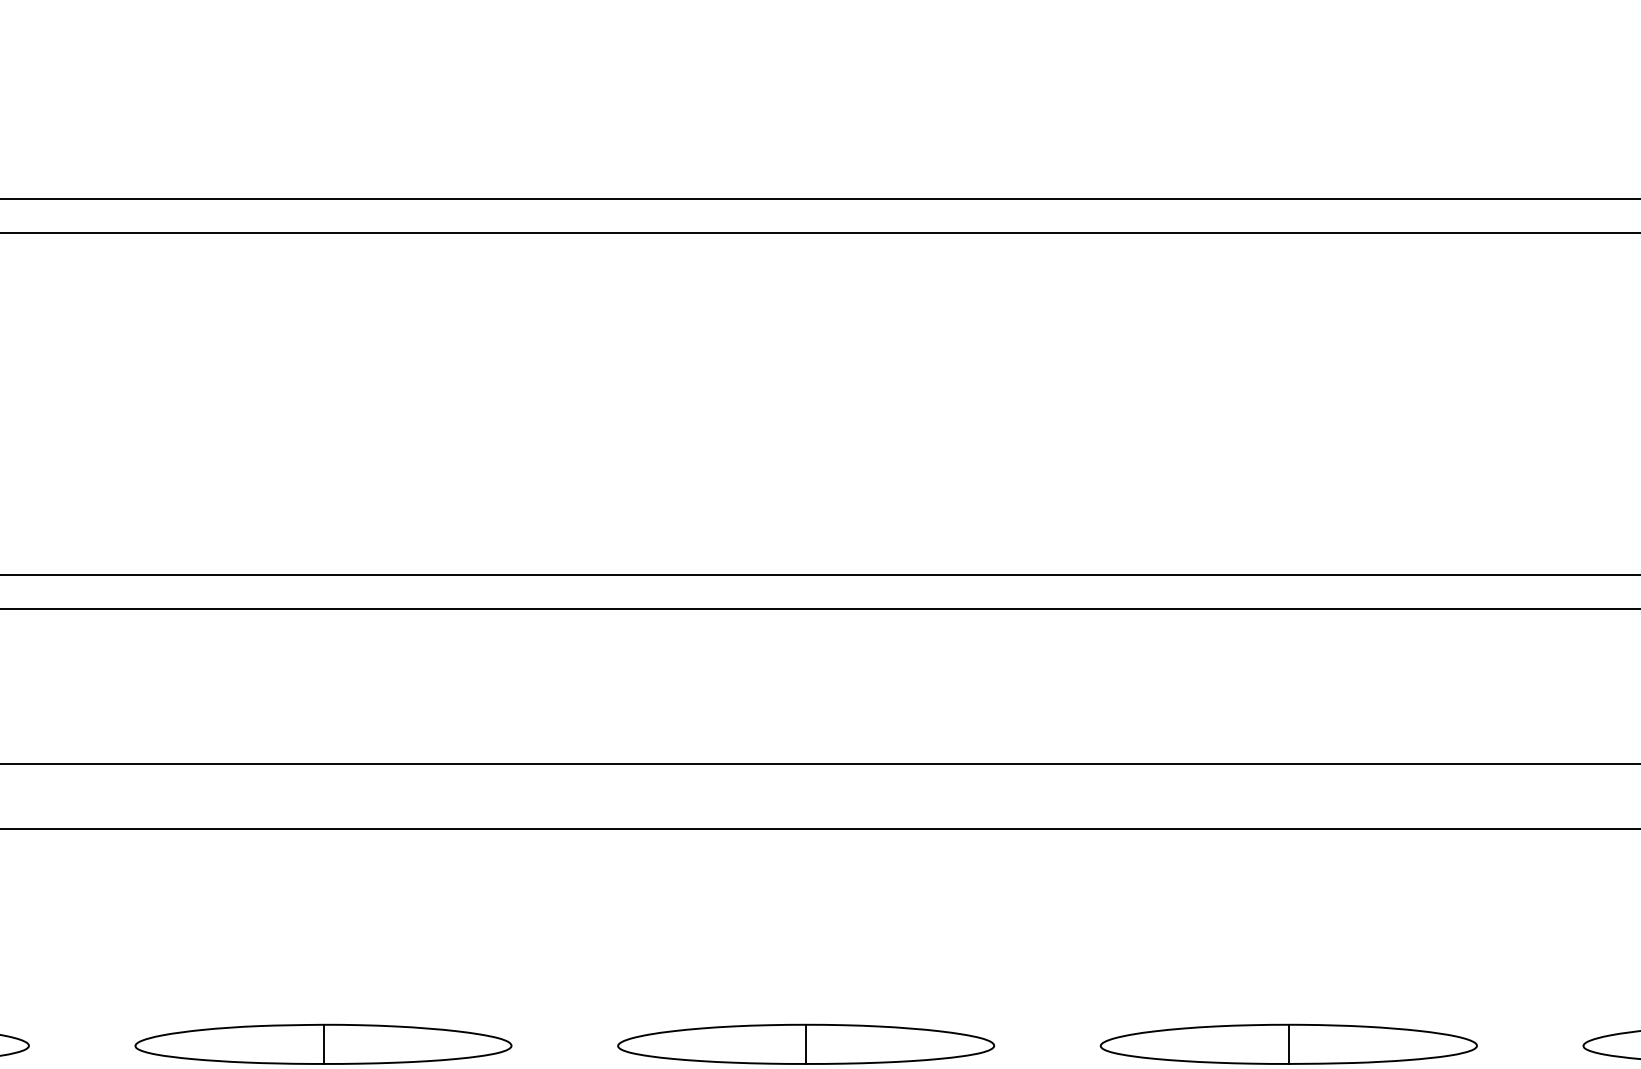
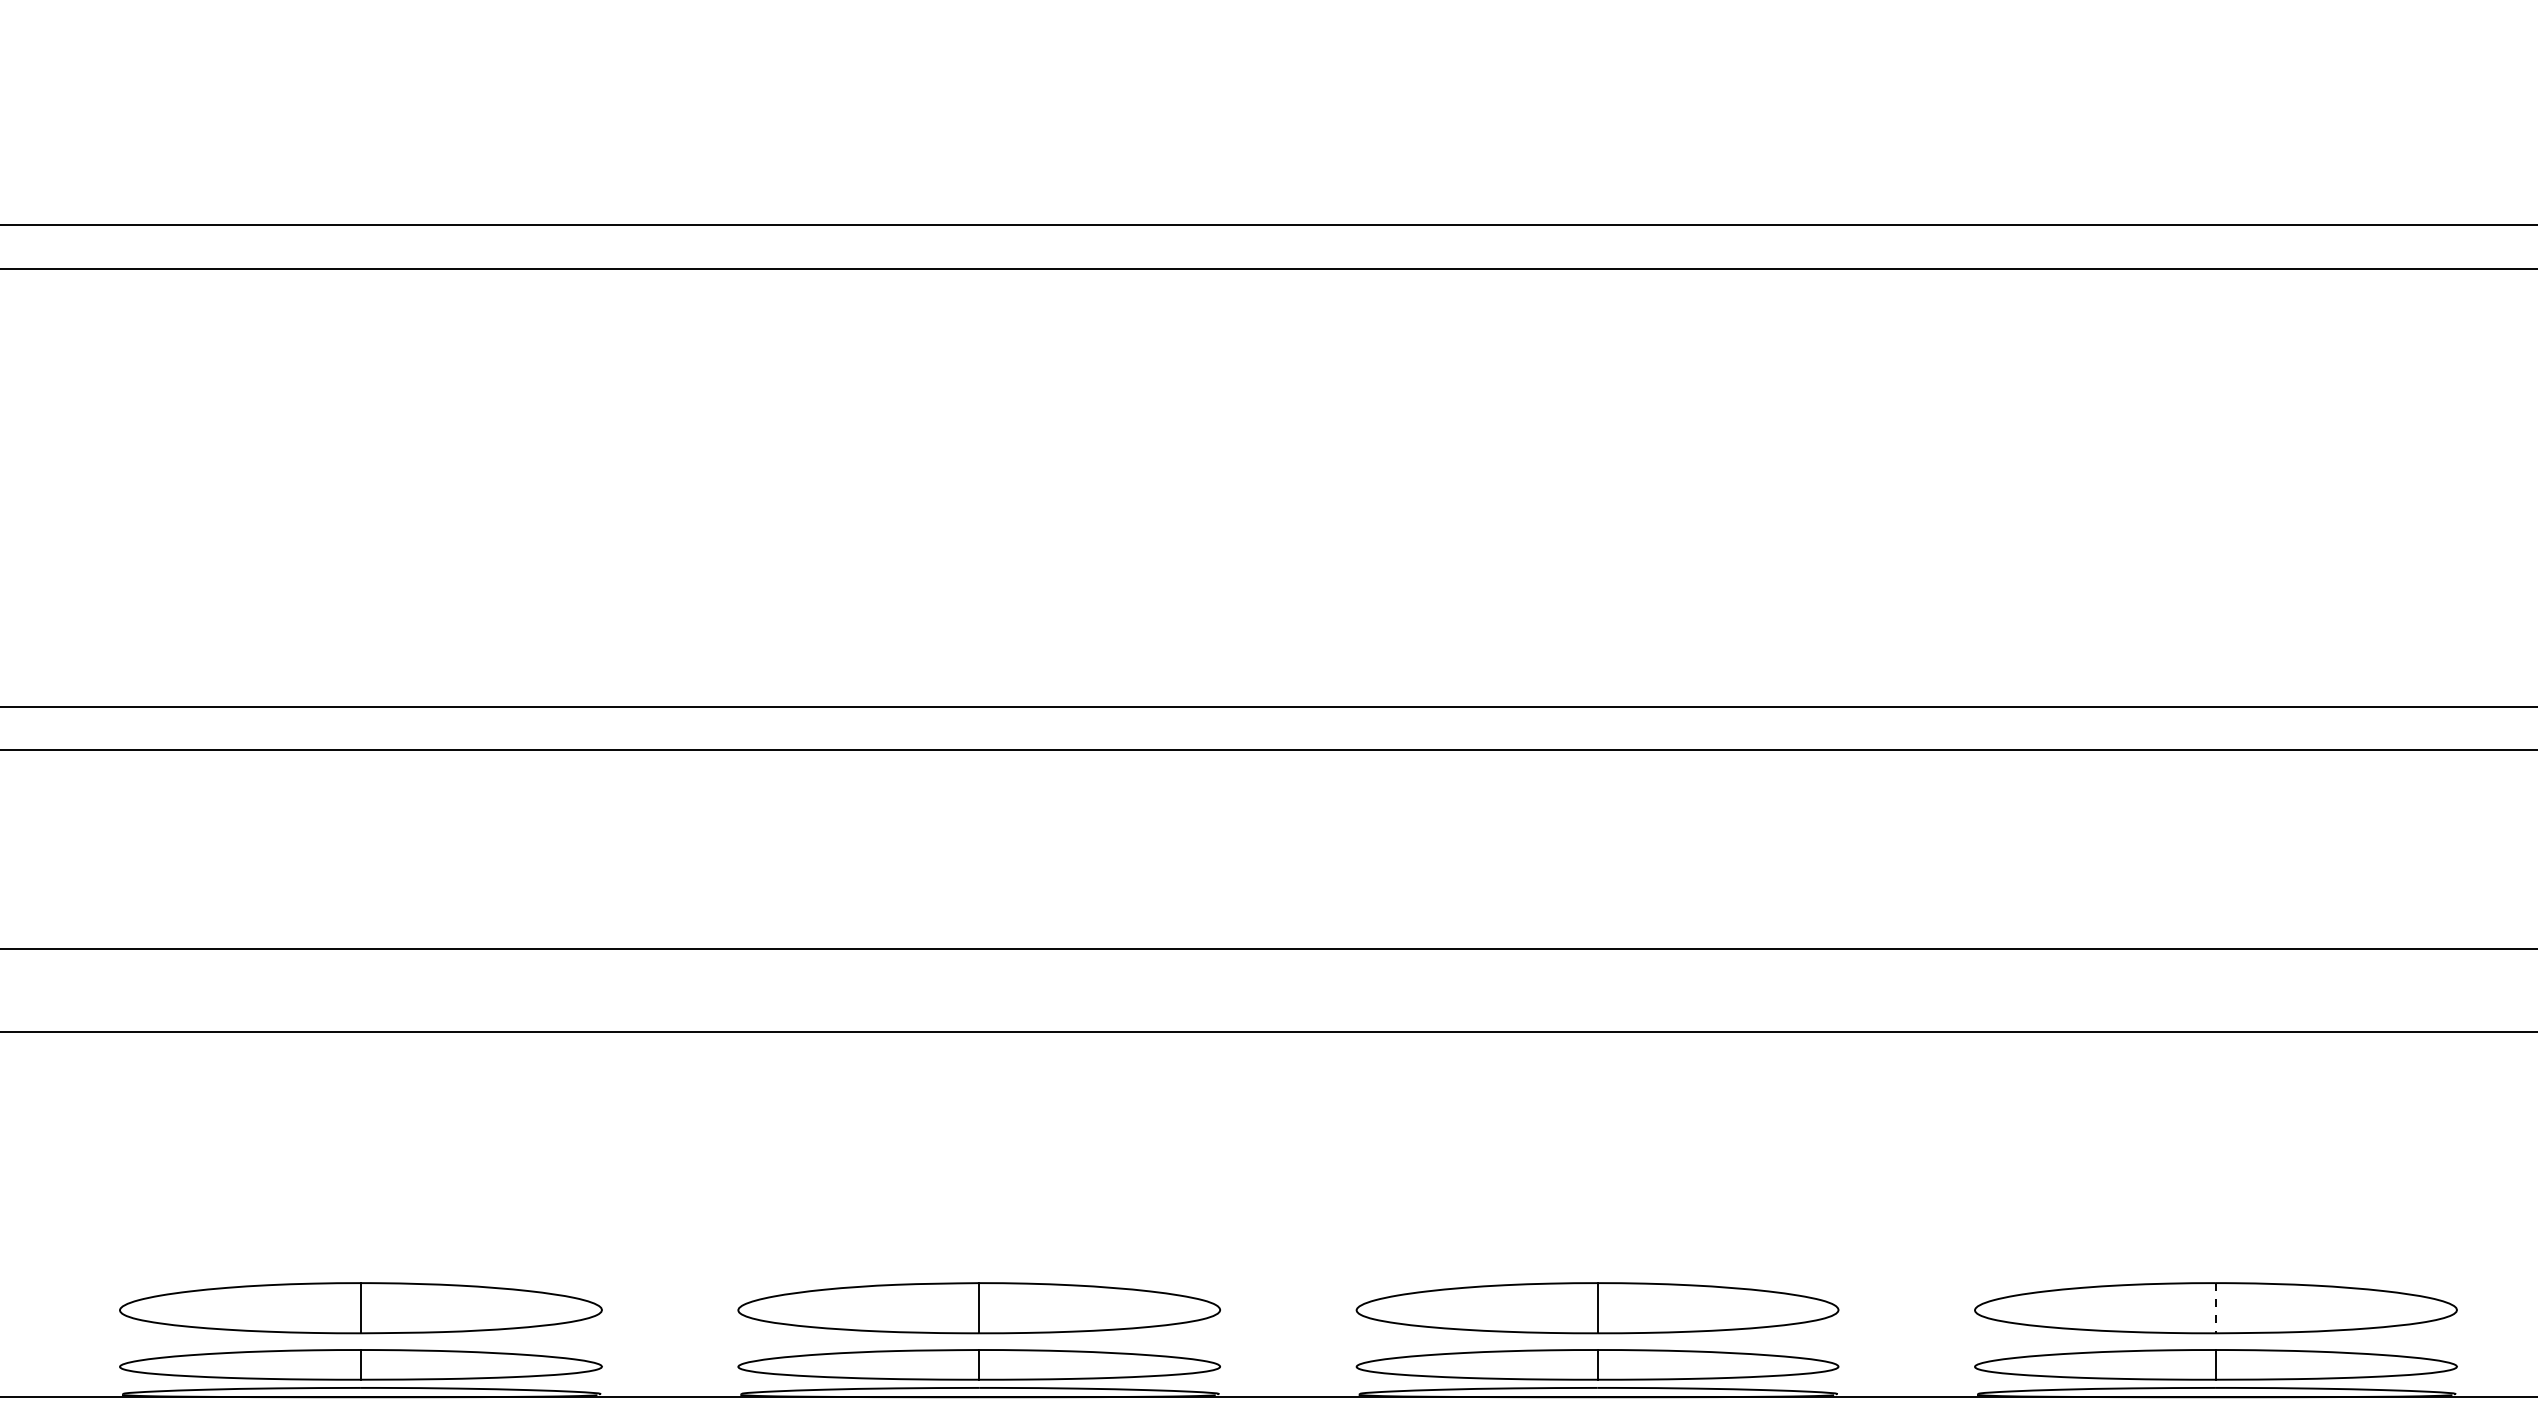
line: (1289, 1044) -> (2216, 1308), solid -> dashed

